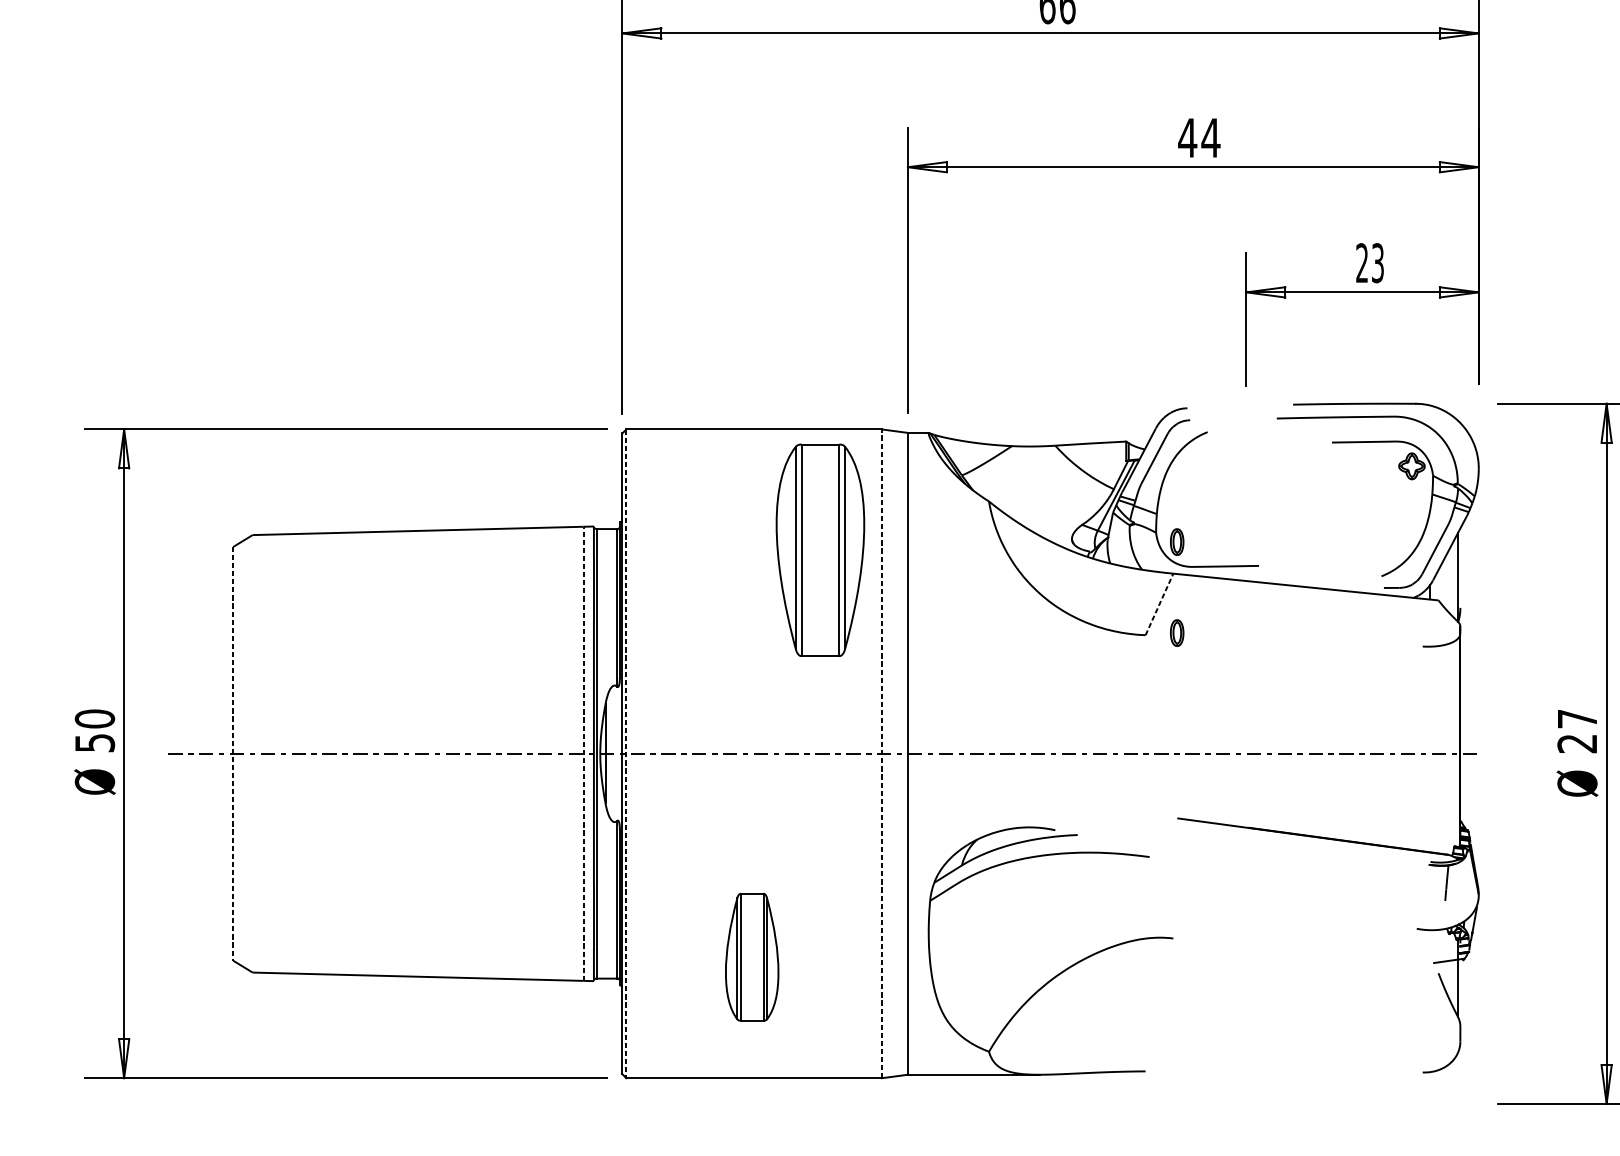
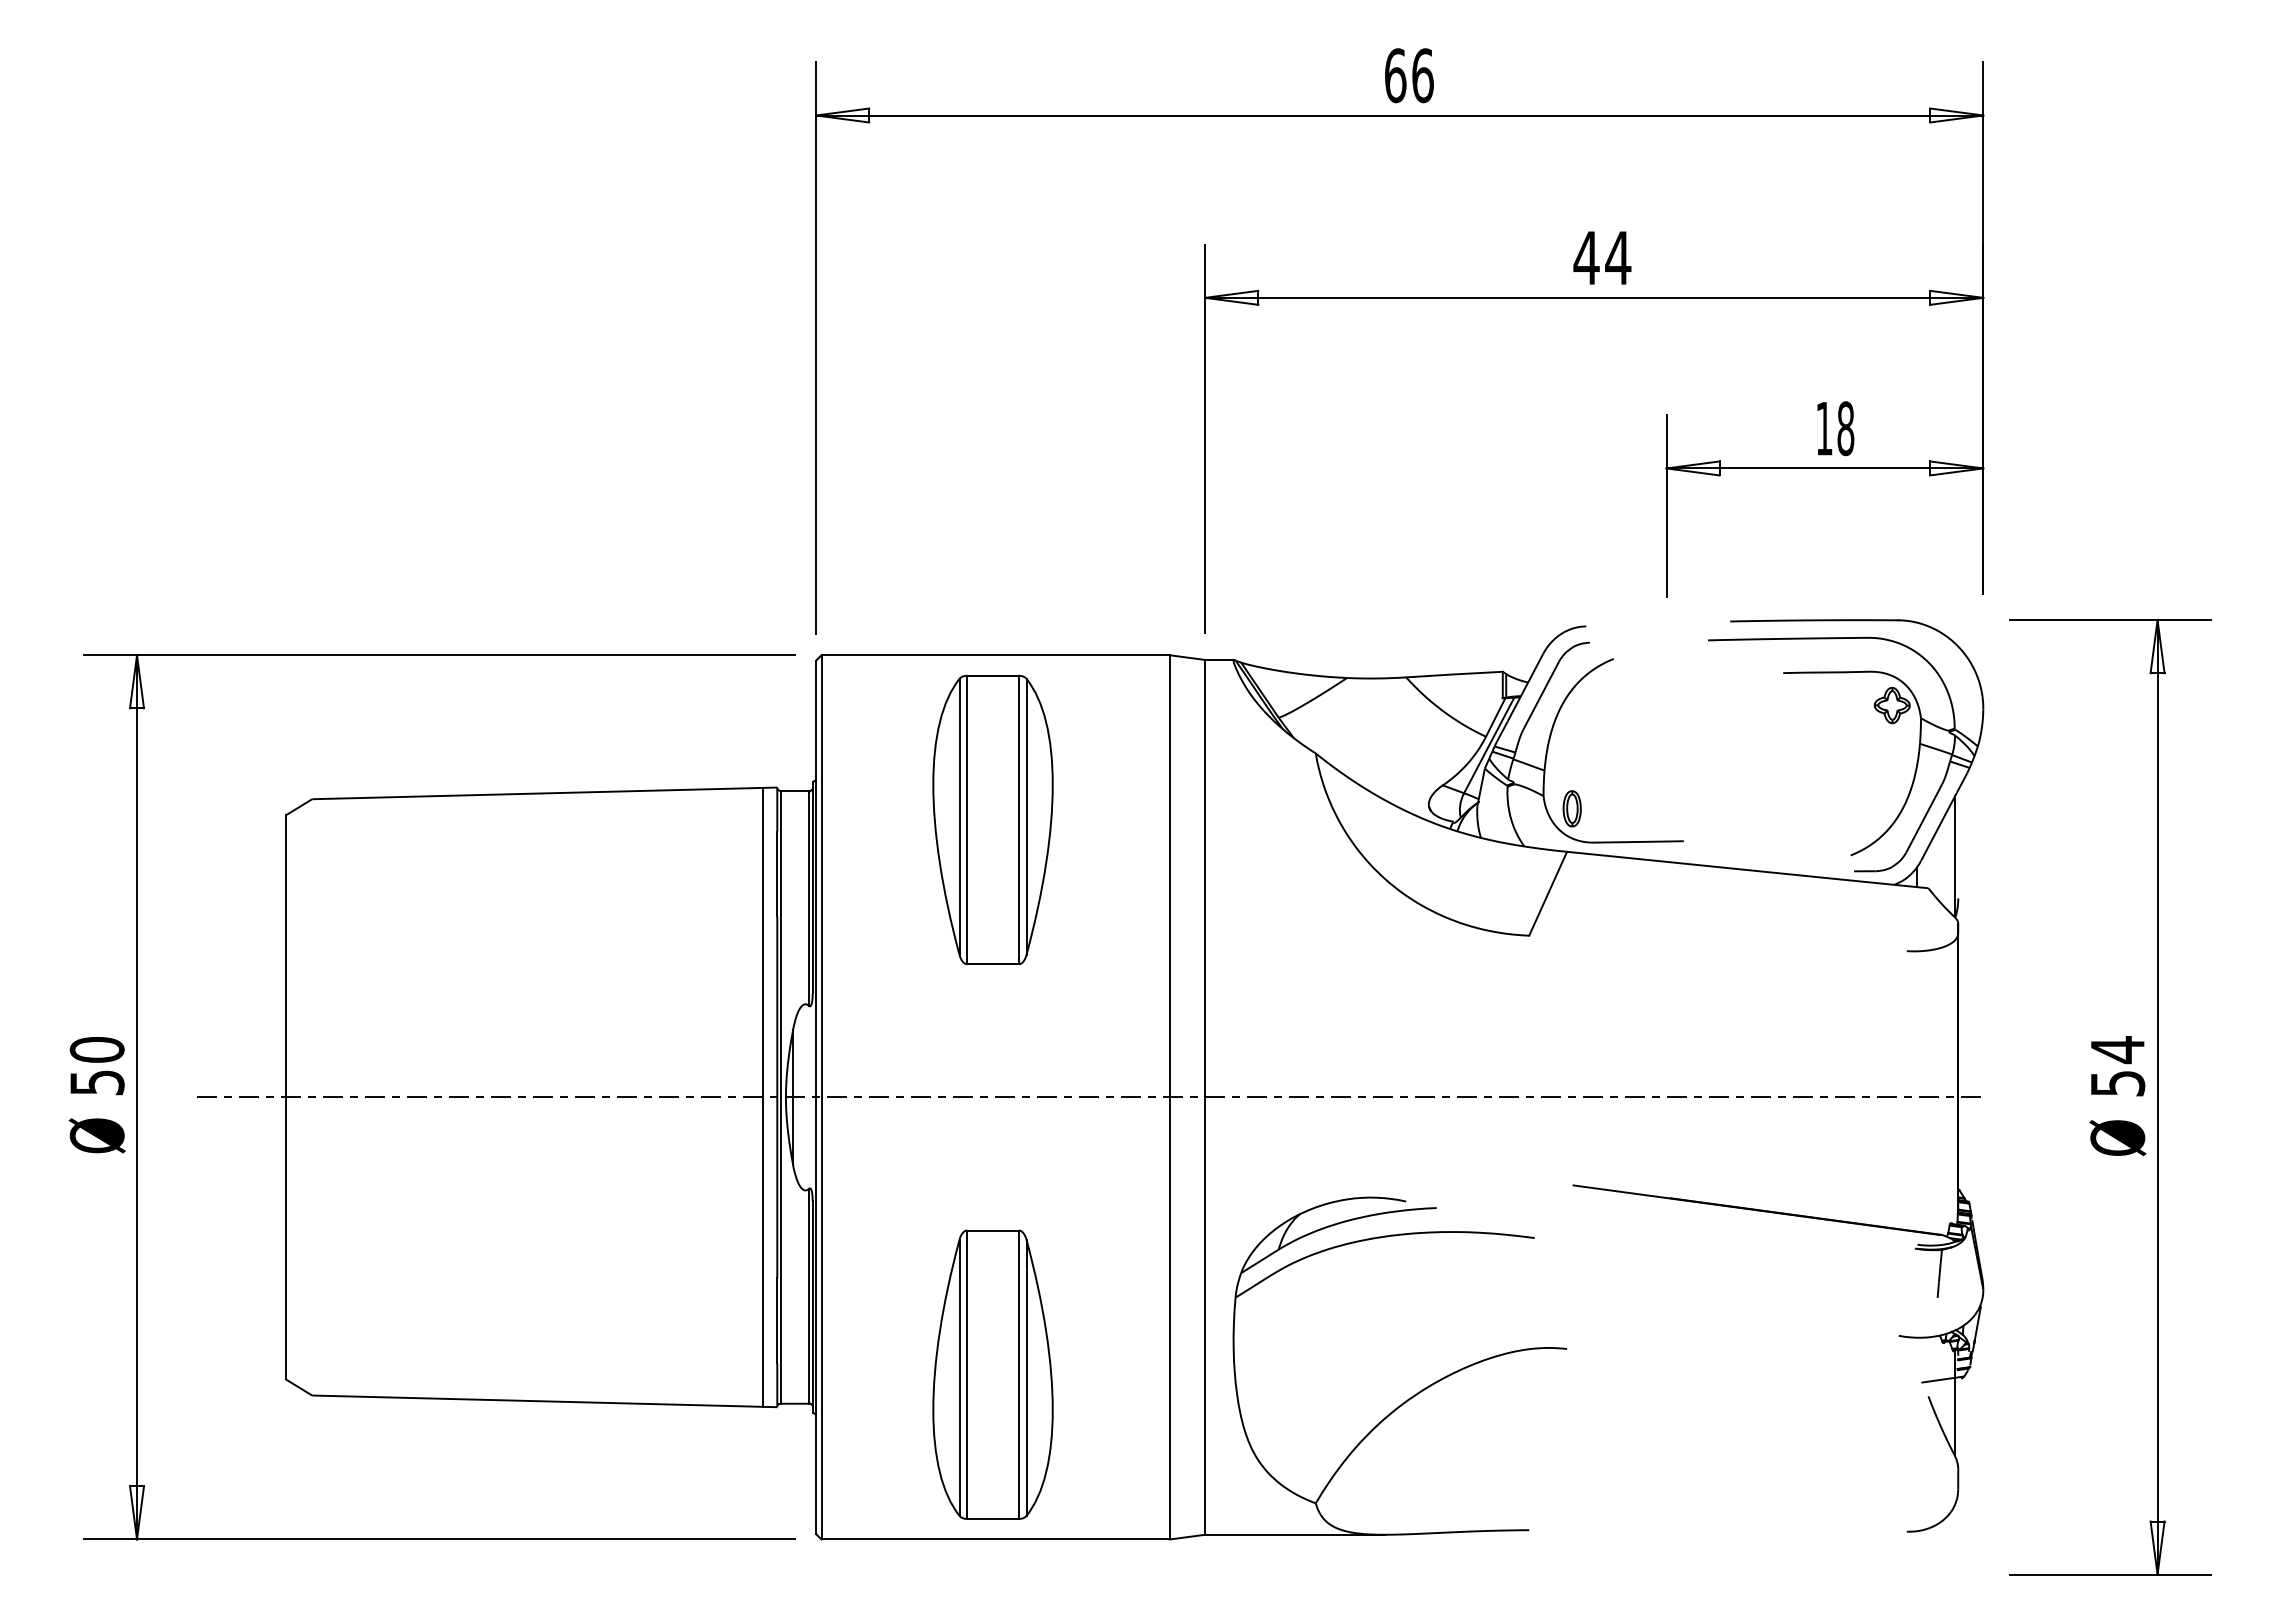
text: (1370, 263) -> (1835, 428), 23 -> 18
part: (820, 549) -> (992, 819), moved
line: (1159, 604) -> (1548, 893), dashed -> solid
part: (1176, 632) -> (1571, 932), removed
text: (1577, 731) -> (2117, 1066), 27 -> 54
line: (233, 753) -> (285, 1097), dashed -> solid
line: (583, 753) -> (763, 1096), dashed -> solid
line: (626, 753) -> (821, 1097), dashed -> solid
line: (881, 753) -> (1169, 1096), dashed -> solid
part: (751, 957) -> (992, 1374), size x1.67

